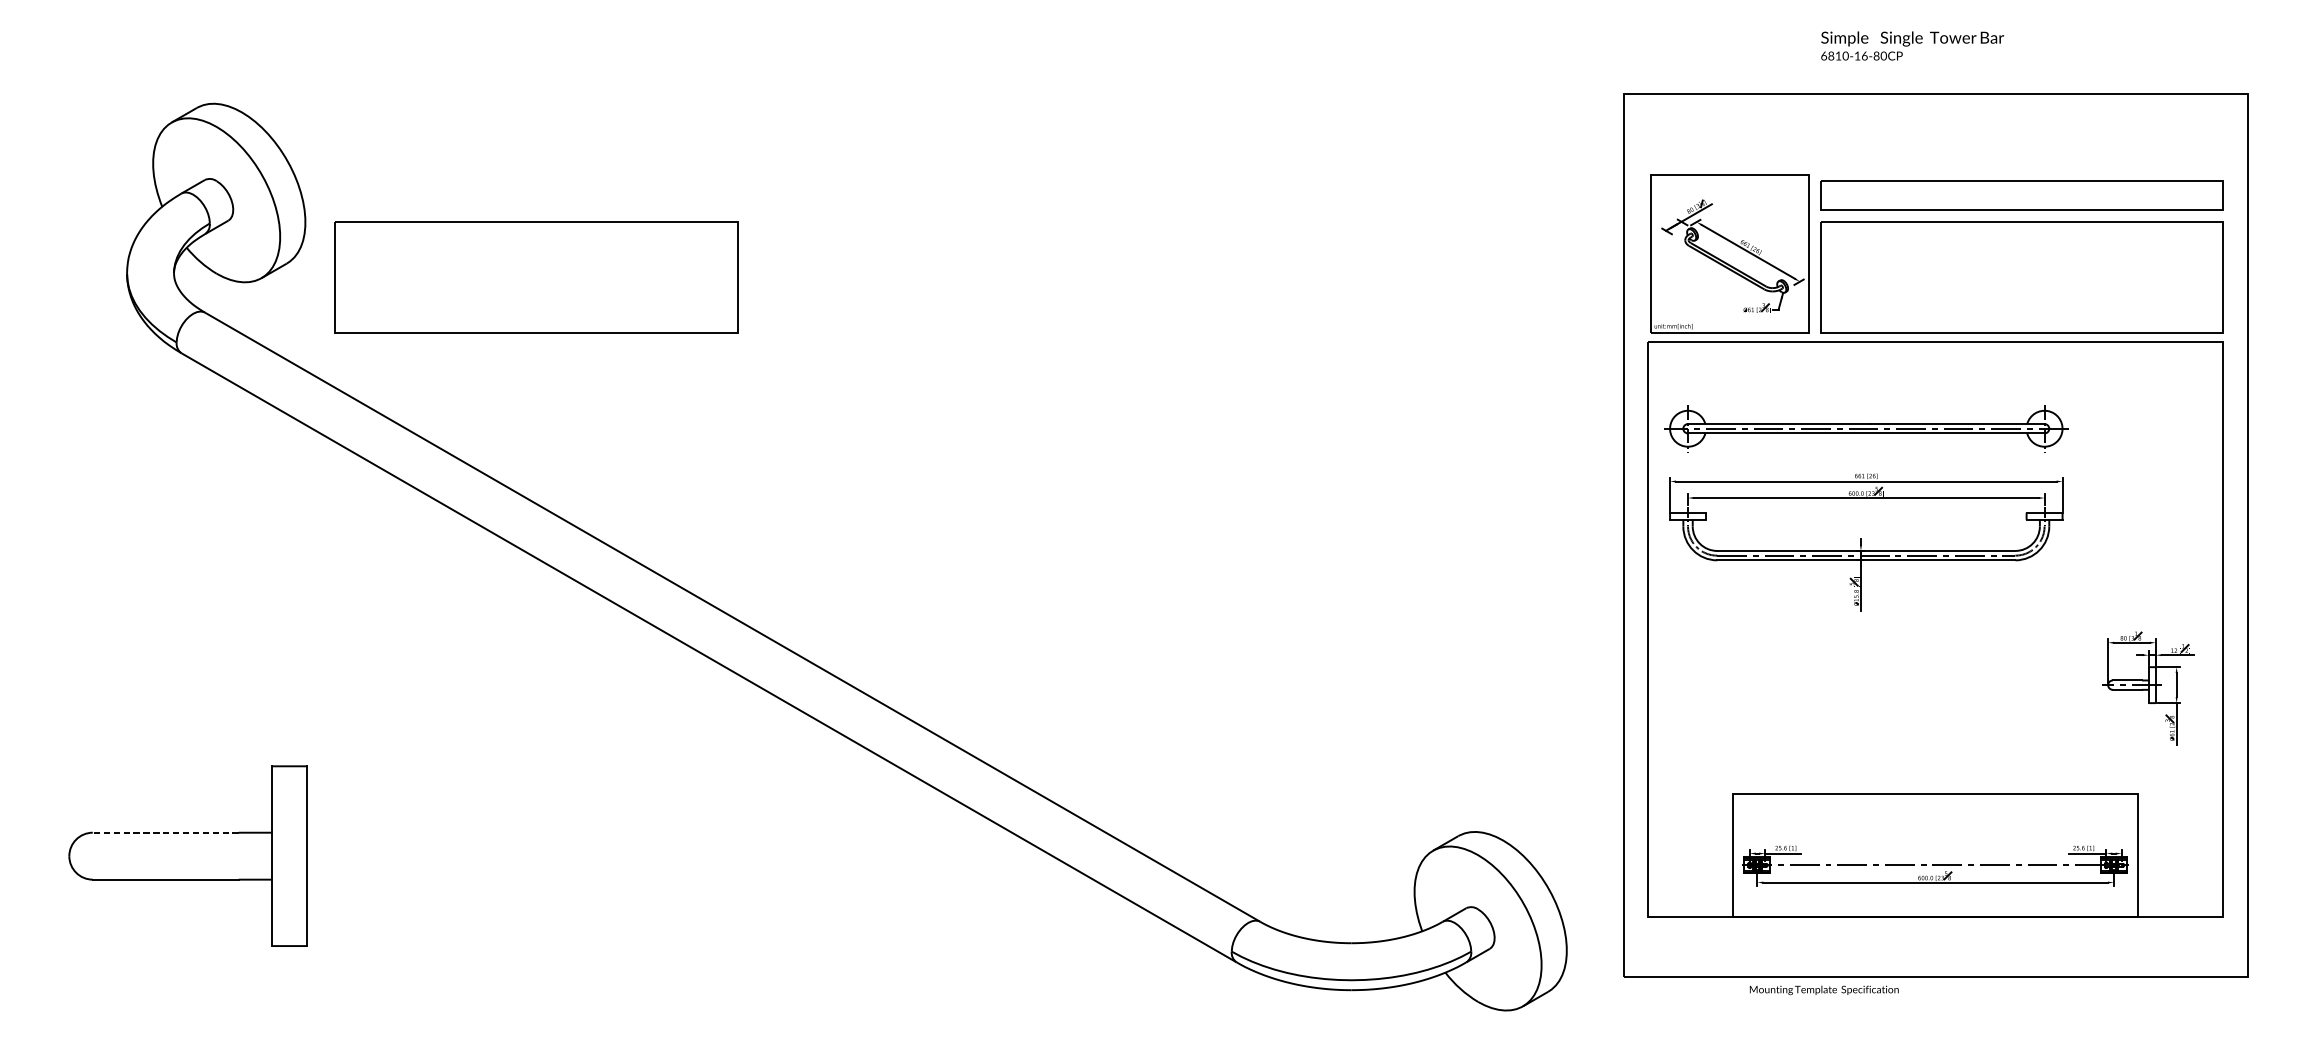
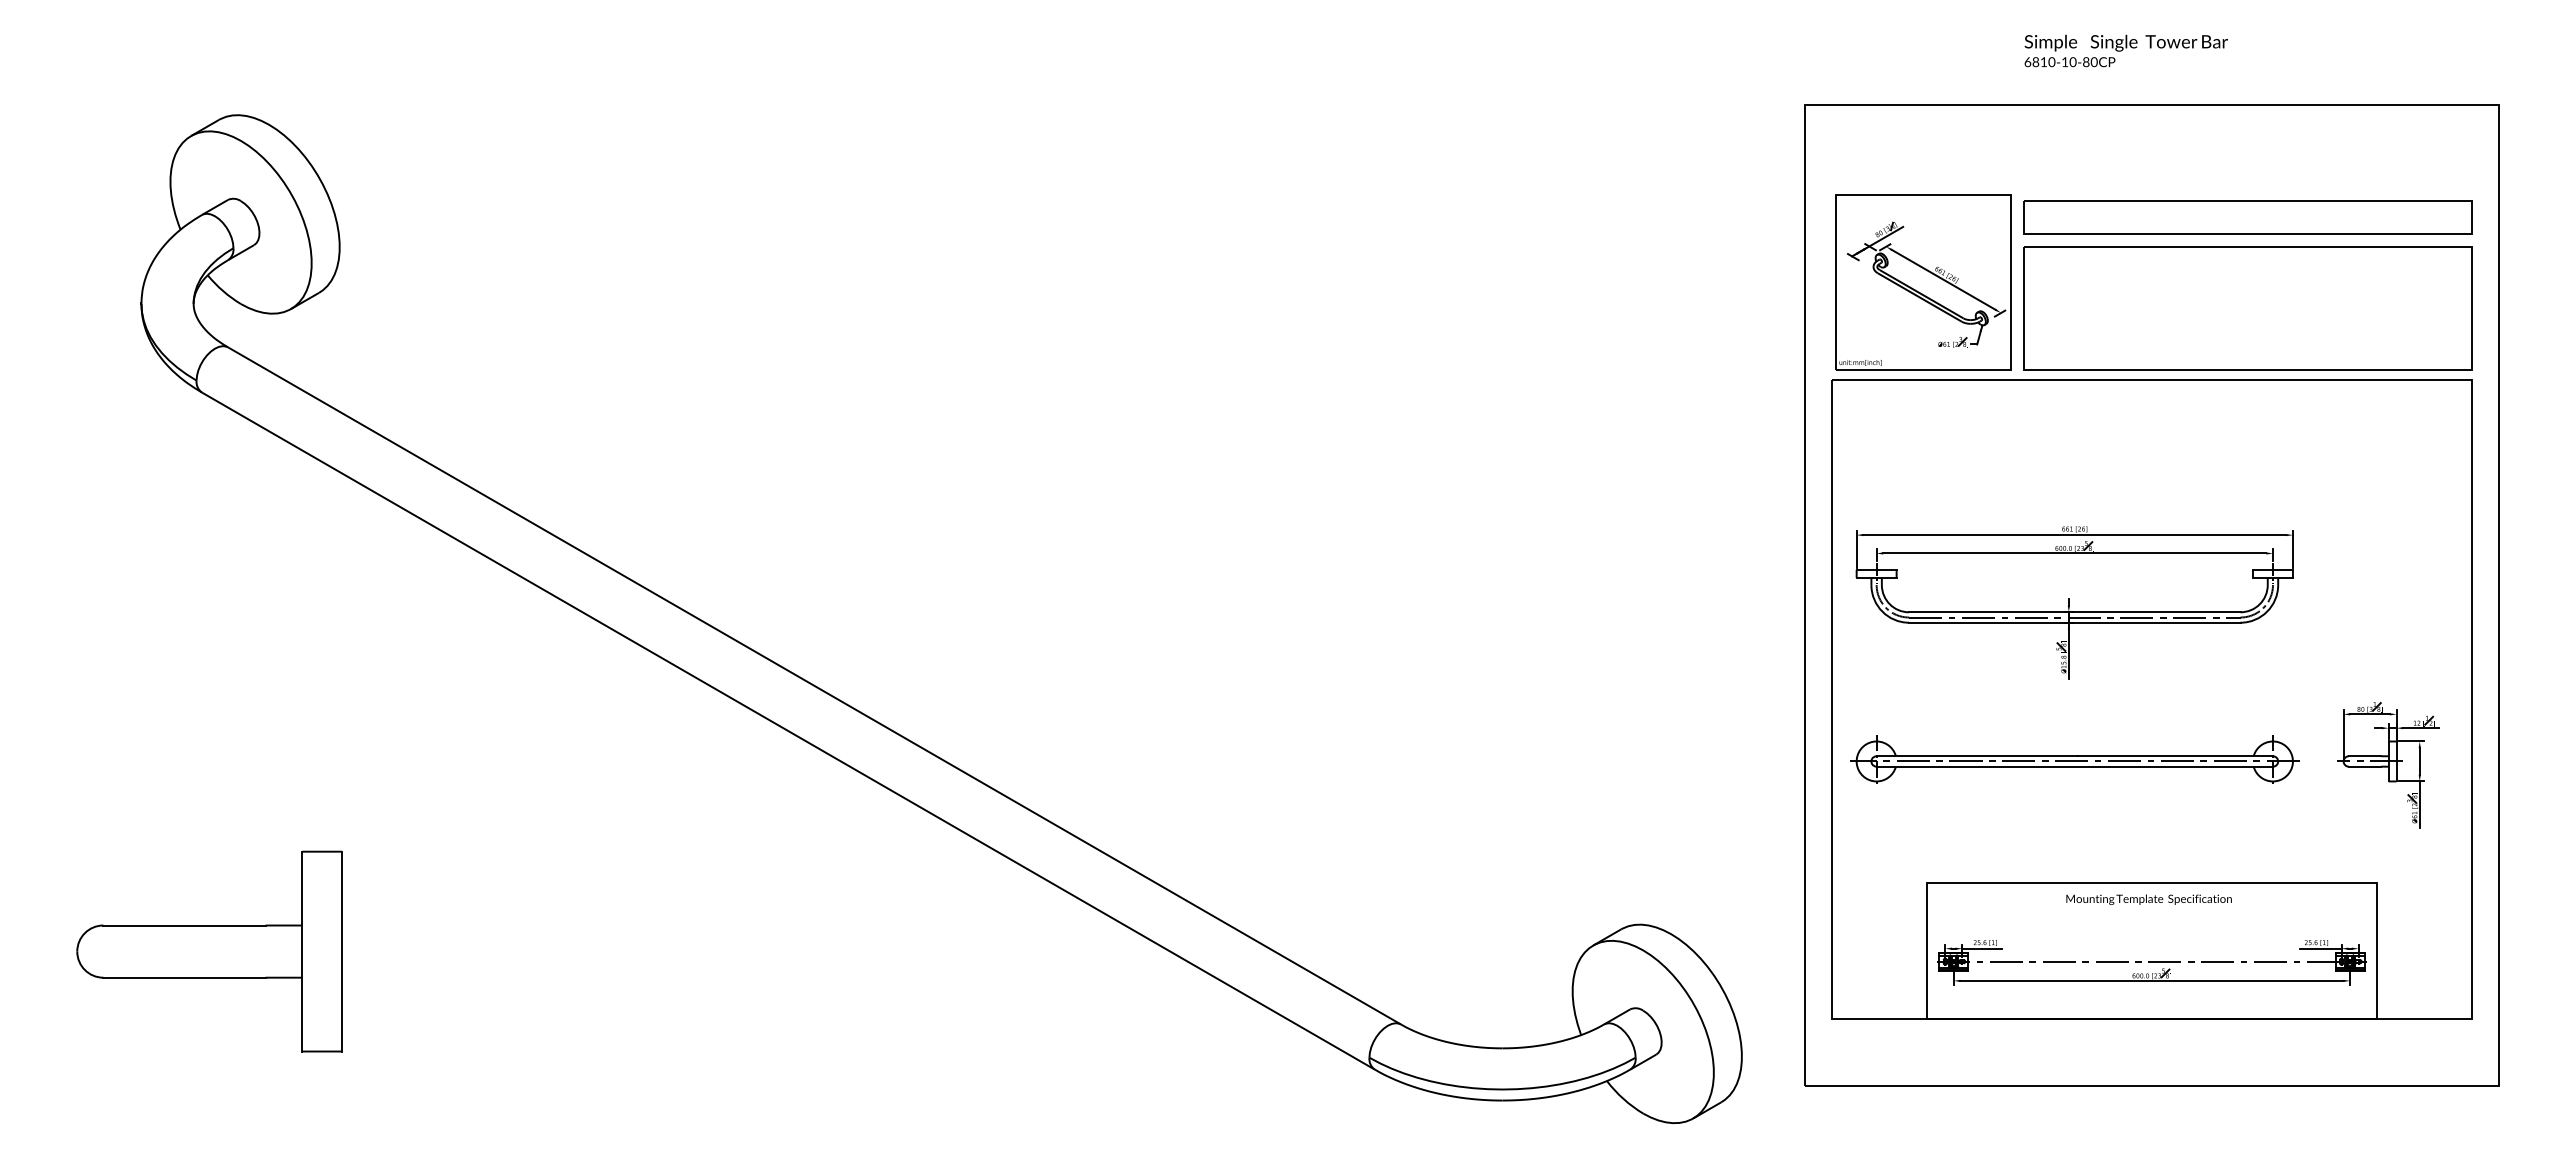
text: (1864, 55) -> (2072, 61), 6810-16-80CP -> 6810-10-80CP
part: (536, 277) -> (596, 308), removed
part: (1866, 426) -> (2074, 759), moved
line: (164, 832) -> (183, 925), dashed -> solid
text: (1823, 990) -> (2148, 899), moved

